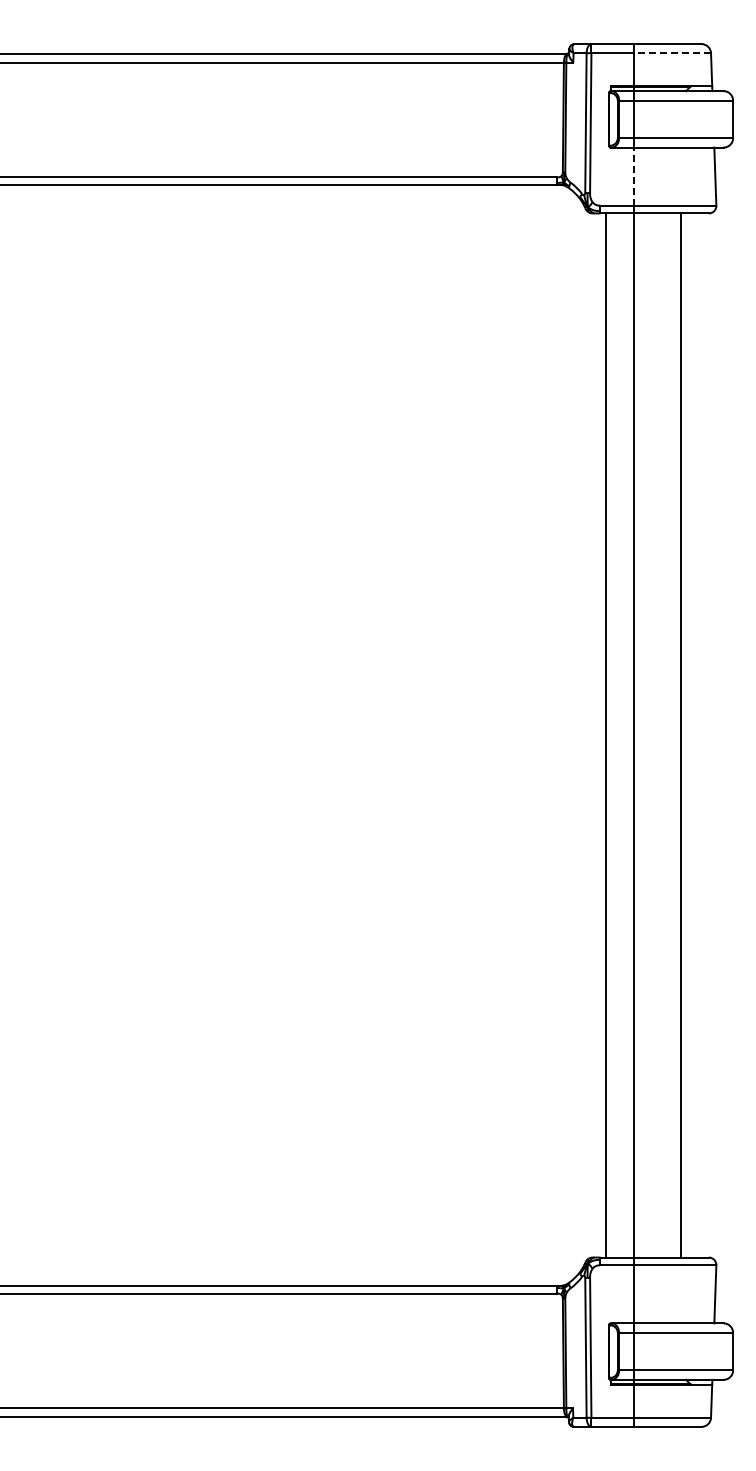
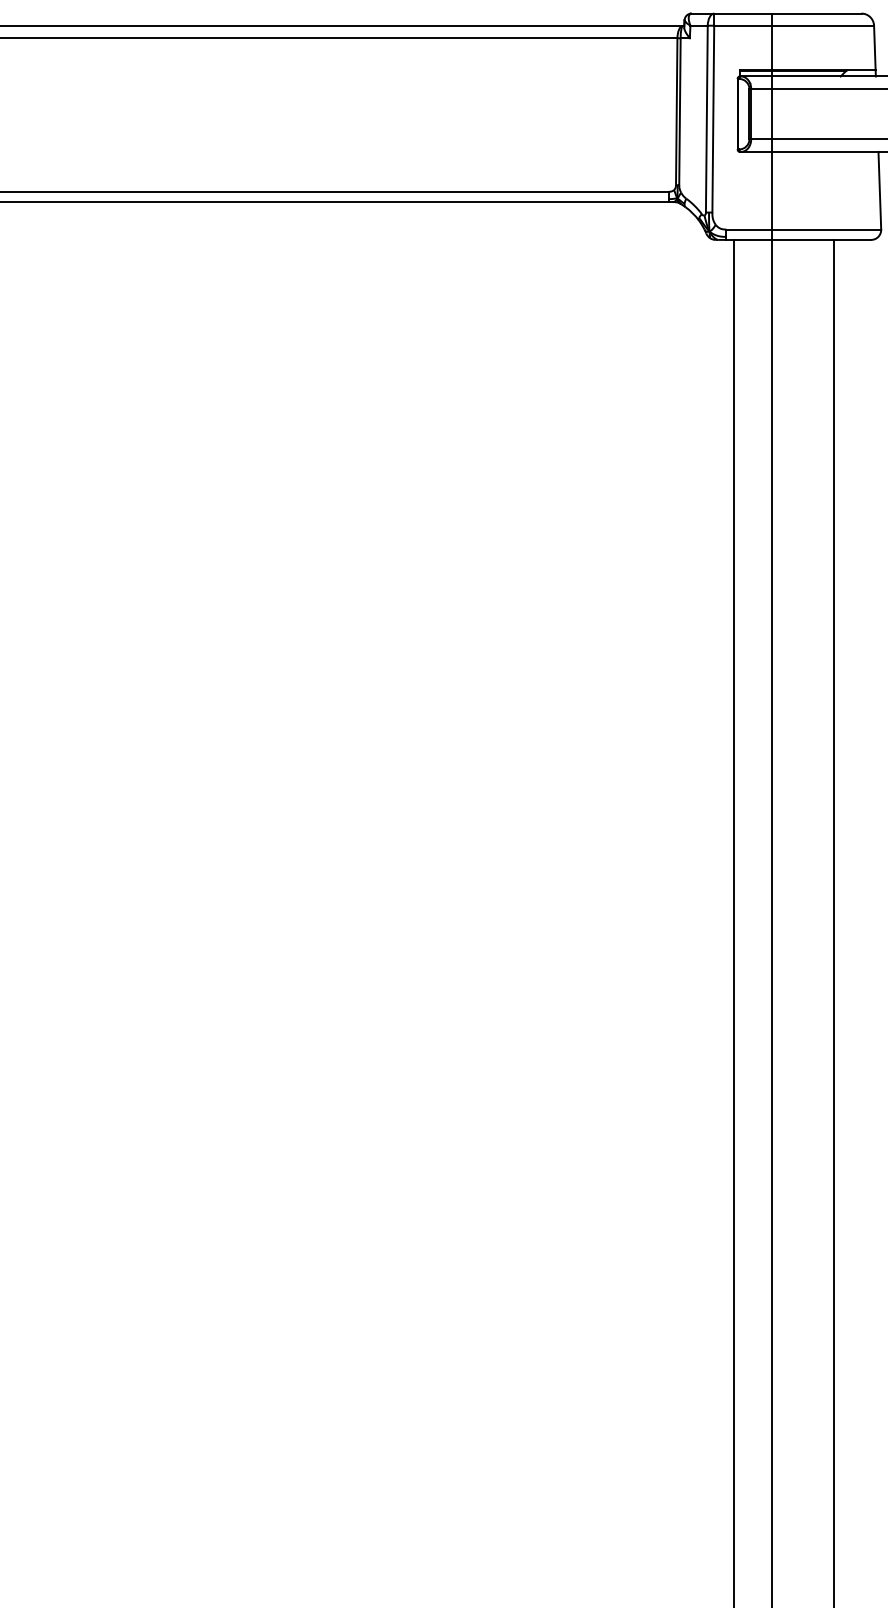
line: (672, 53) -> (822, 26), dashed -> solid
line: (634, 176) -> (771, 190), dashed -> solid

